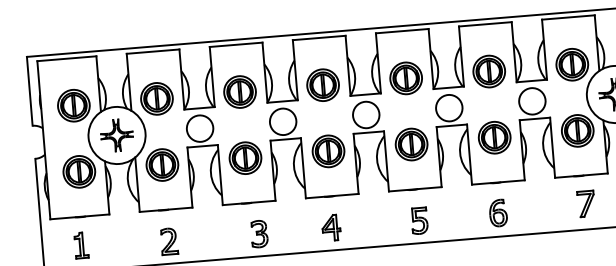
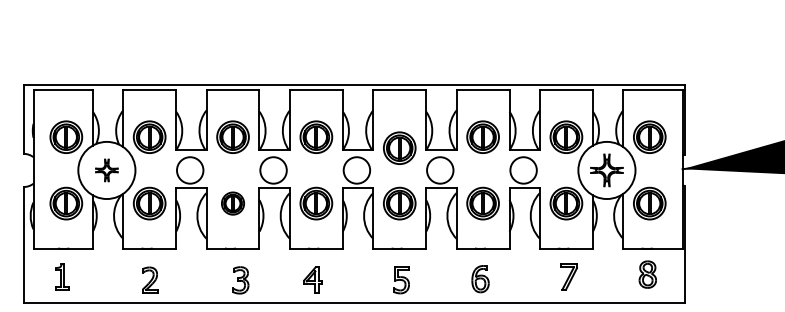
part: (405, 77) -> (399, 147), moved
part: (116, 135) -> (106, 170), size x0.7
part: (244, 158) -> (232, 203), size x0.7

